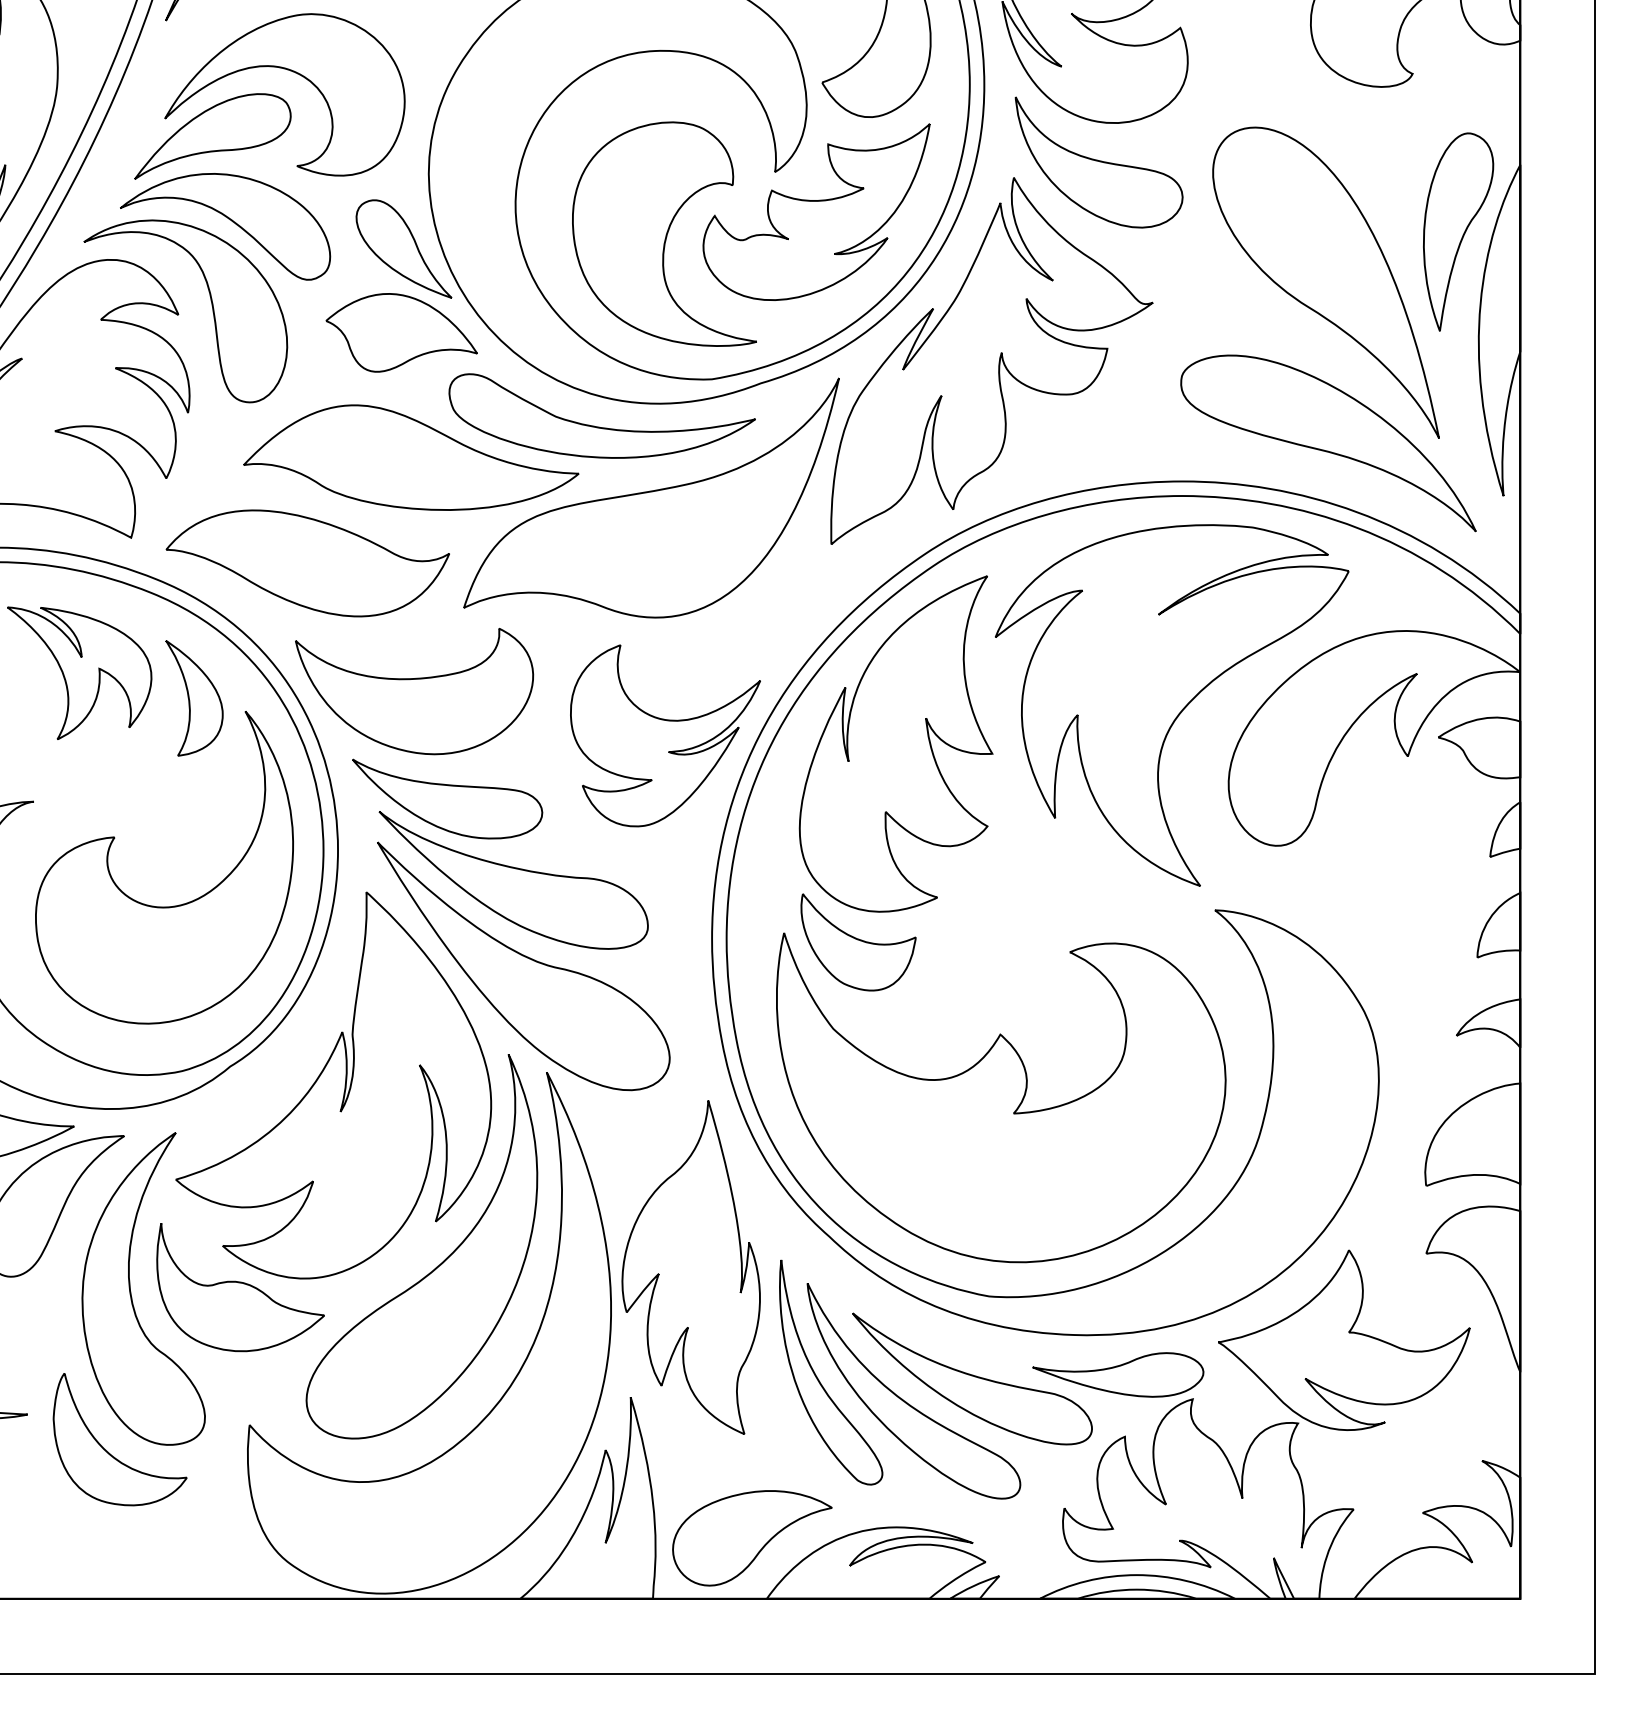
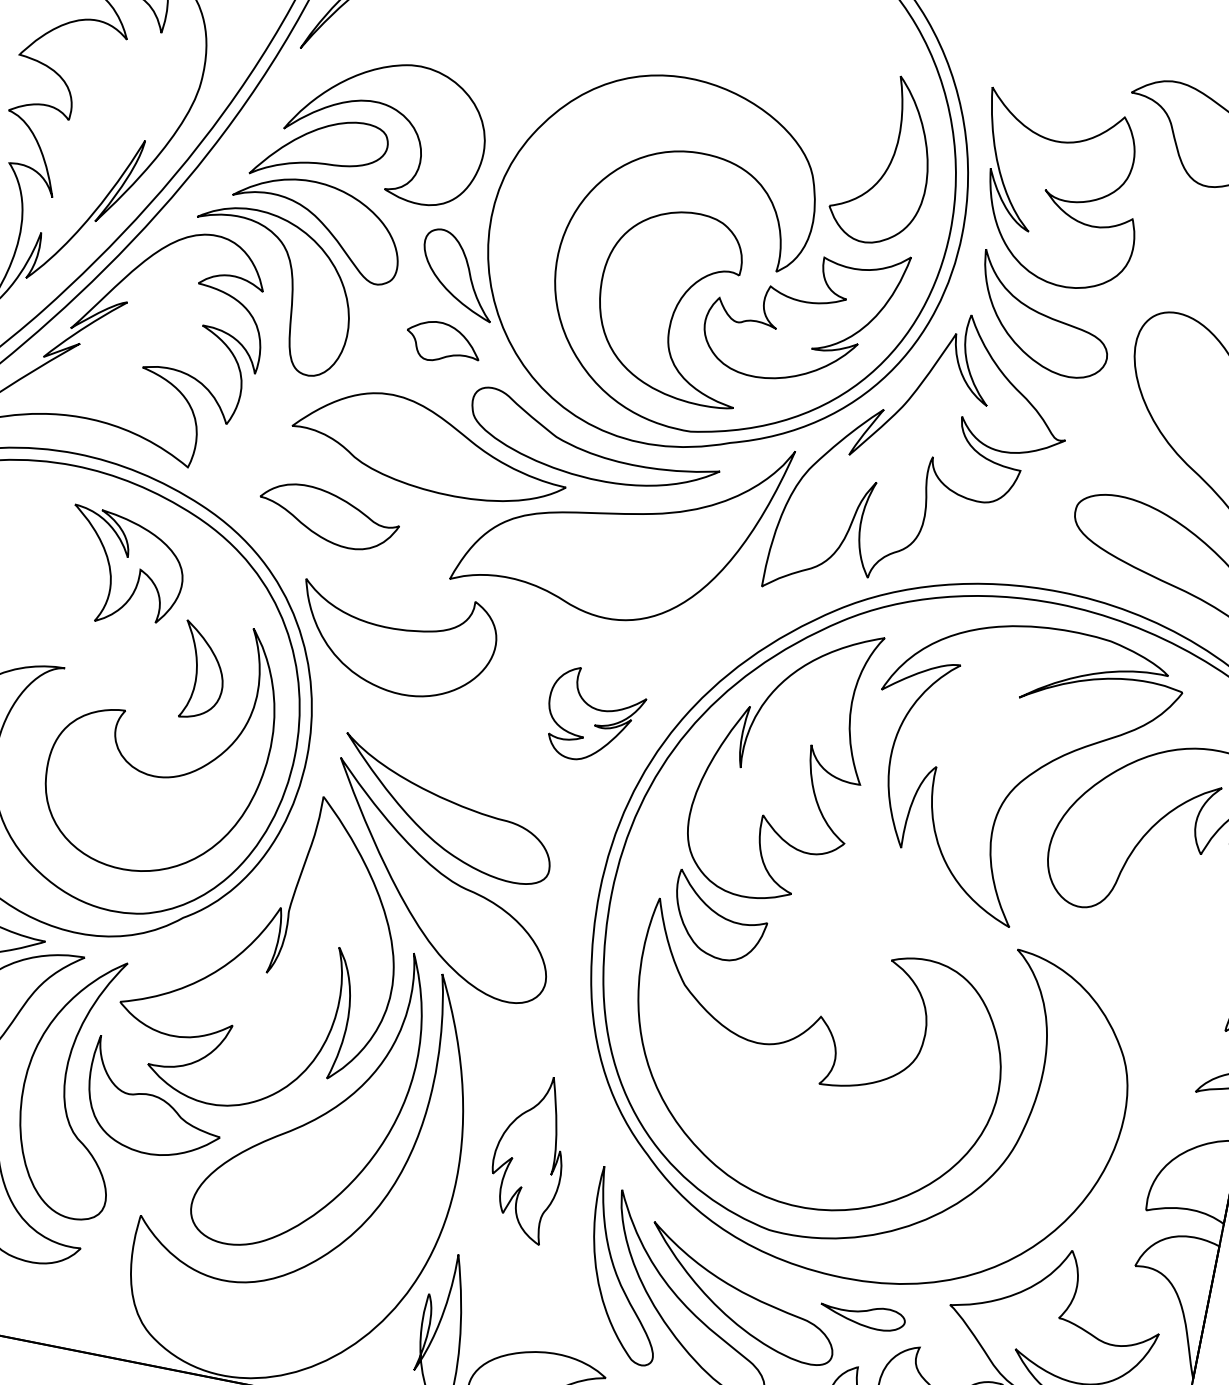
part: (401, 332) -> (443, 342), size x0.6
part: (307, 563) -> (328, 517), size x0.6
part: (194, 698) -> (201, 672), moved
part: (665, 735) -> (594, 716), size x0.6
part: (447, 798) -> (405, 732), removed
part: (690, 1267) -> (528, 1157), size x0.6
part: (1118, 1374) -> (862, 1315), size x0.6

